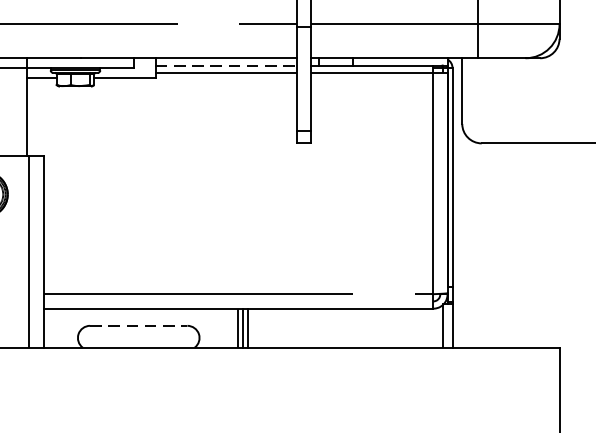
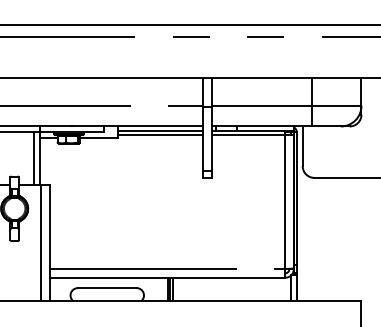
line: (226, 64) -> (160, 130), dashed -> solid
line: (16, 111) -> (33, 158), added
line: (139, 326) -> (107, 288), dashed -> solid

